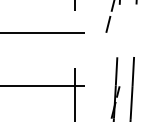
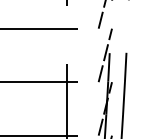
line: (113, 59) -> (105, 55), added

